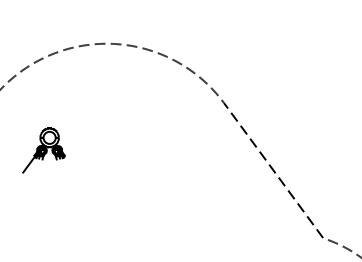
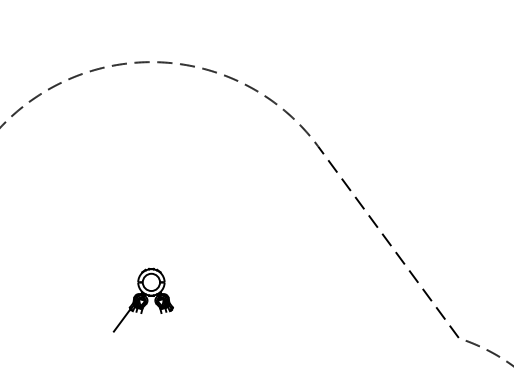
part: (43, 150) -> (142, 300), moved

